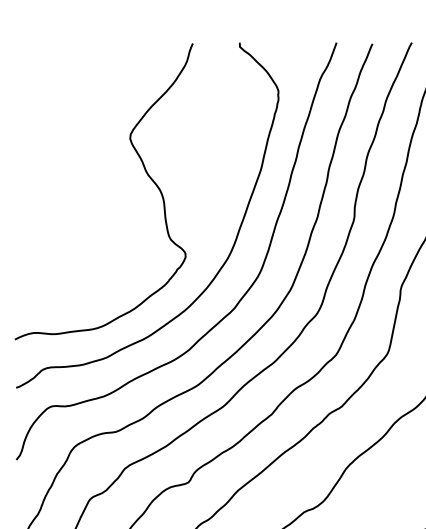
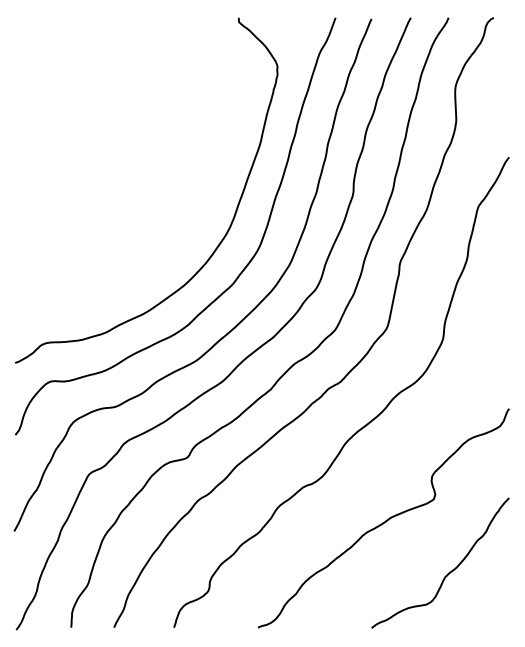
curve: (144, 170) -> (143, 145), removed

